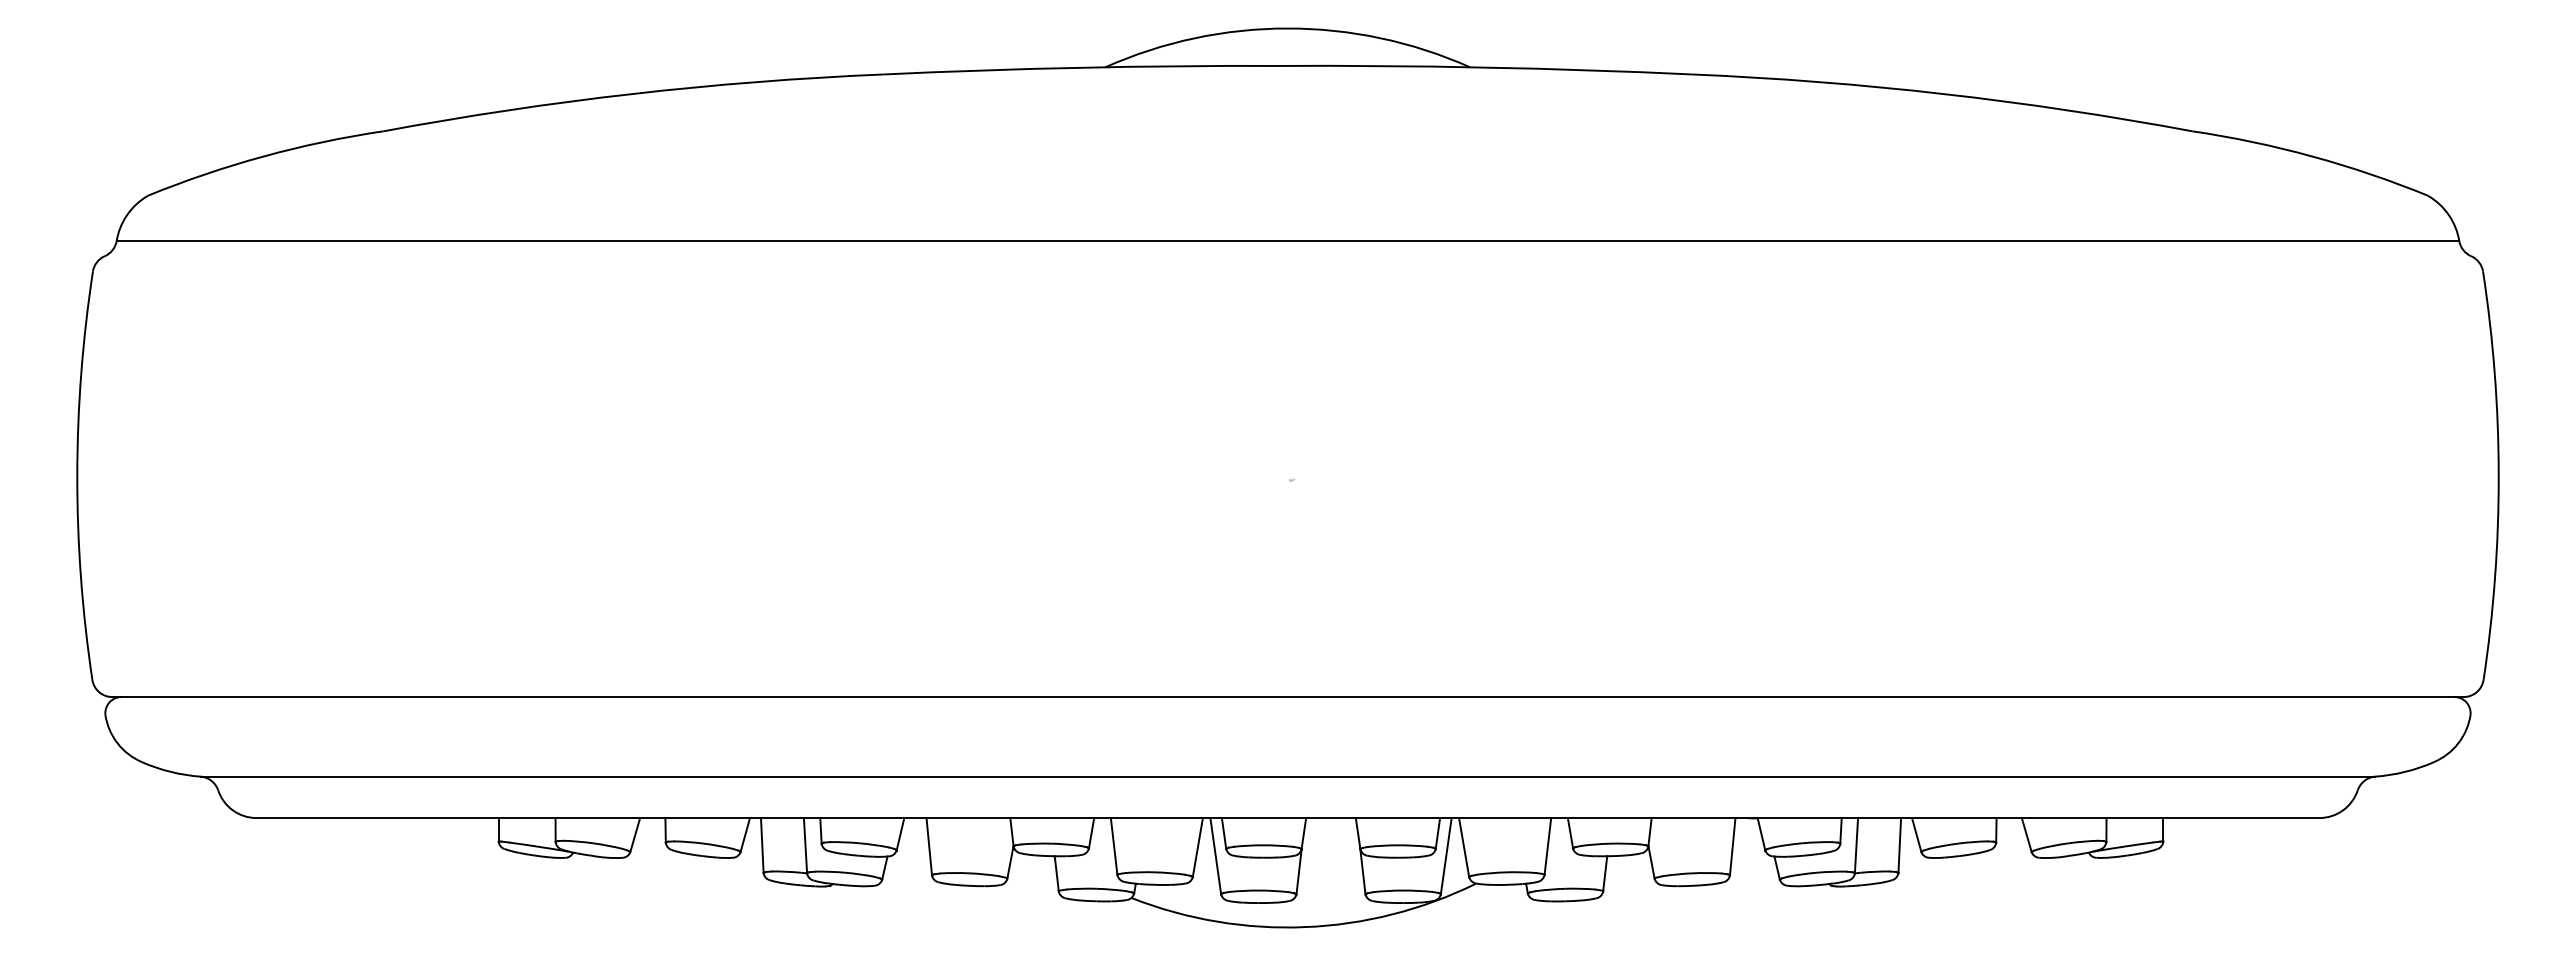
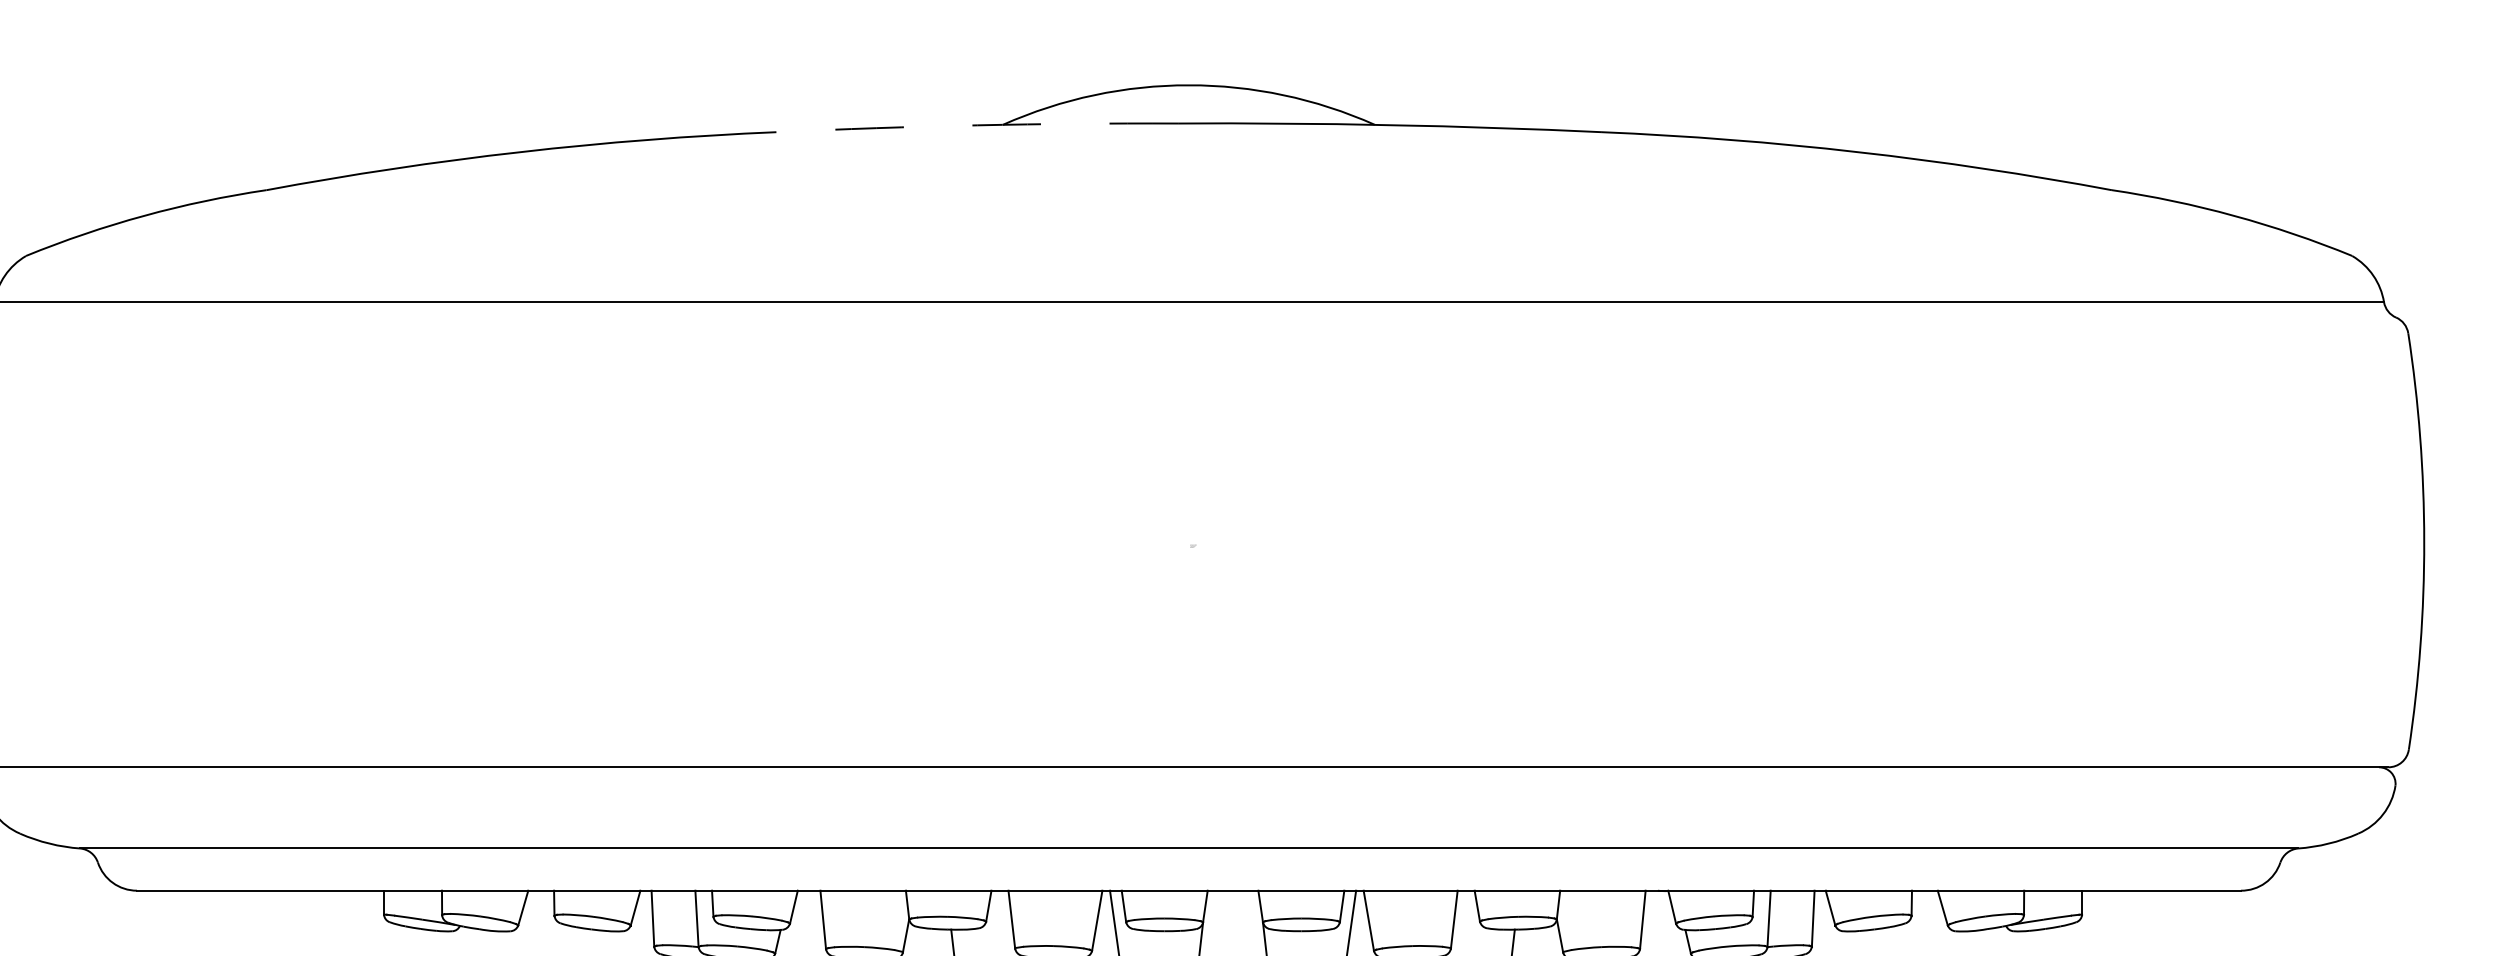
arc: (1080, 67) -> (977, 125), solid -> dashed

